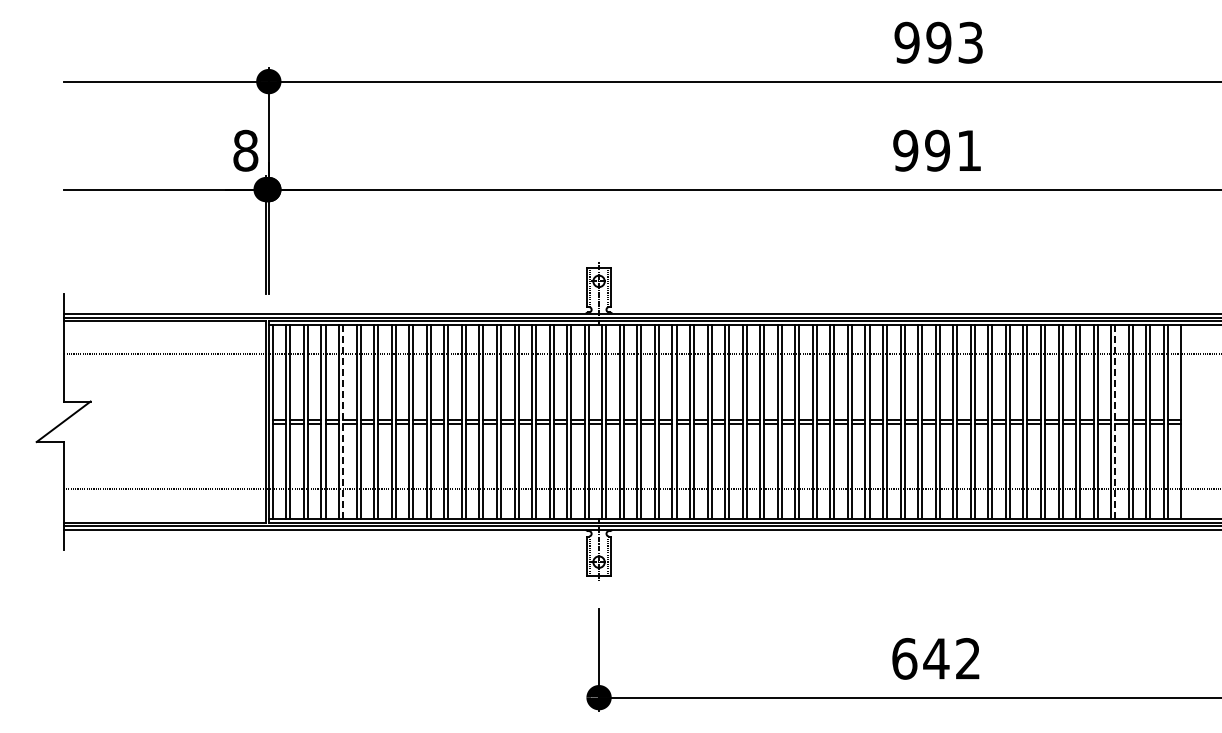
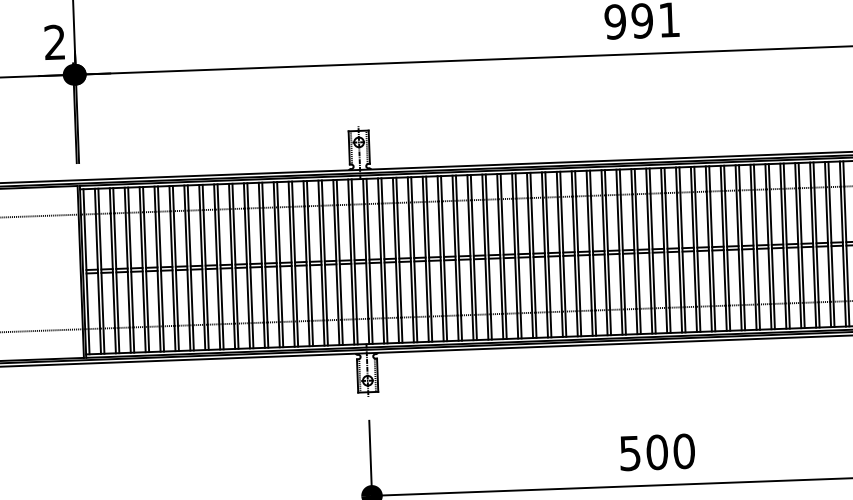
text: (245, 150) -> (54, 42), 8 -> 2
line: (343, 422) -> (146, 270), dashed -> solid
line: (1115, 422) -> (801, 246), dashed -> solid
text: (936, 658) -> (657, 452), 642 -> 500

